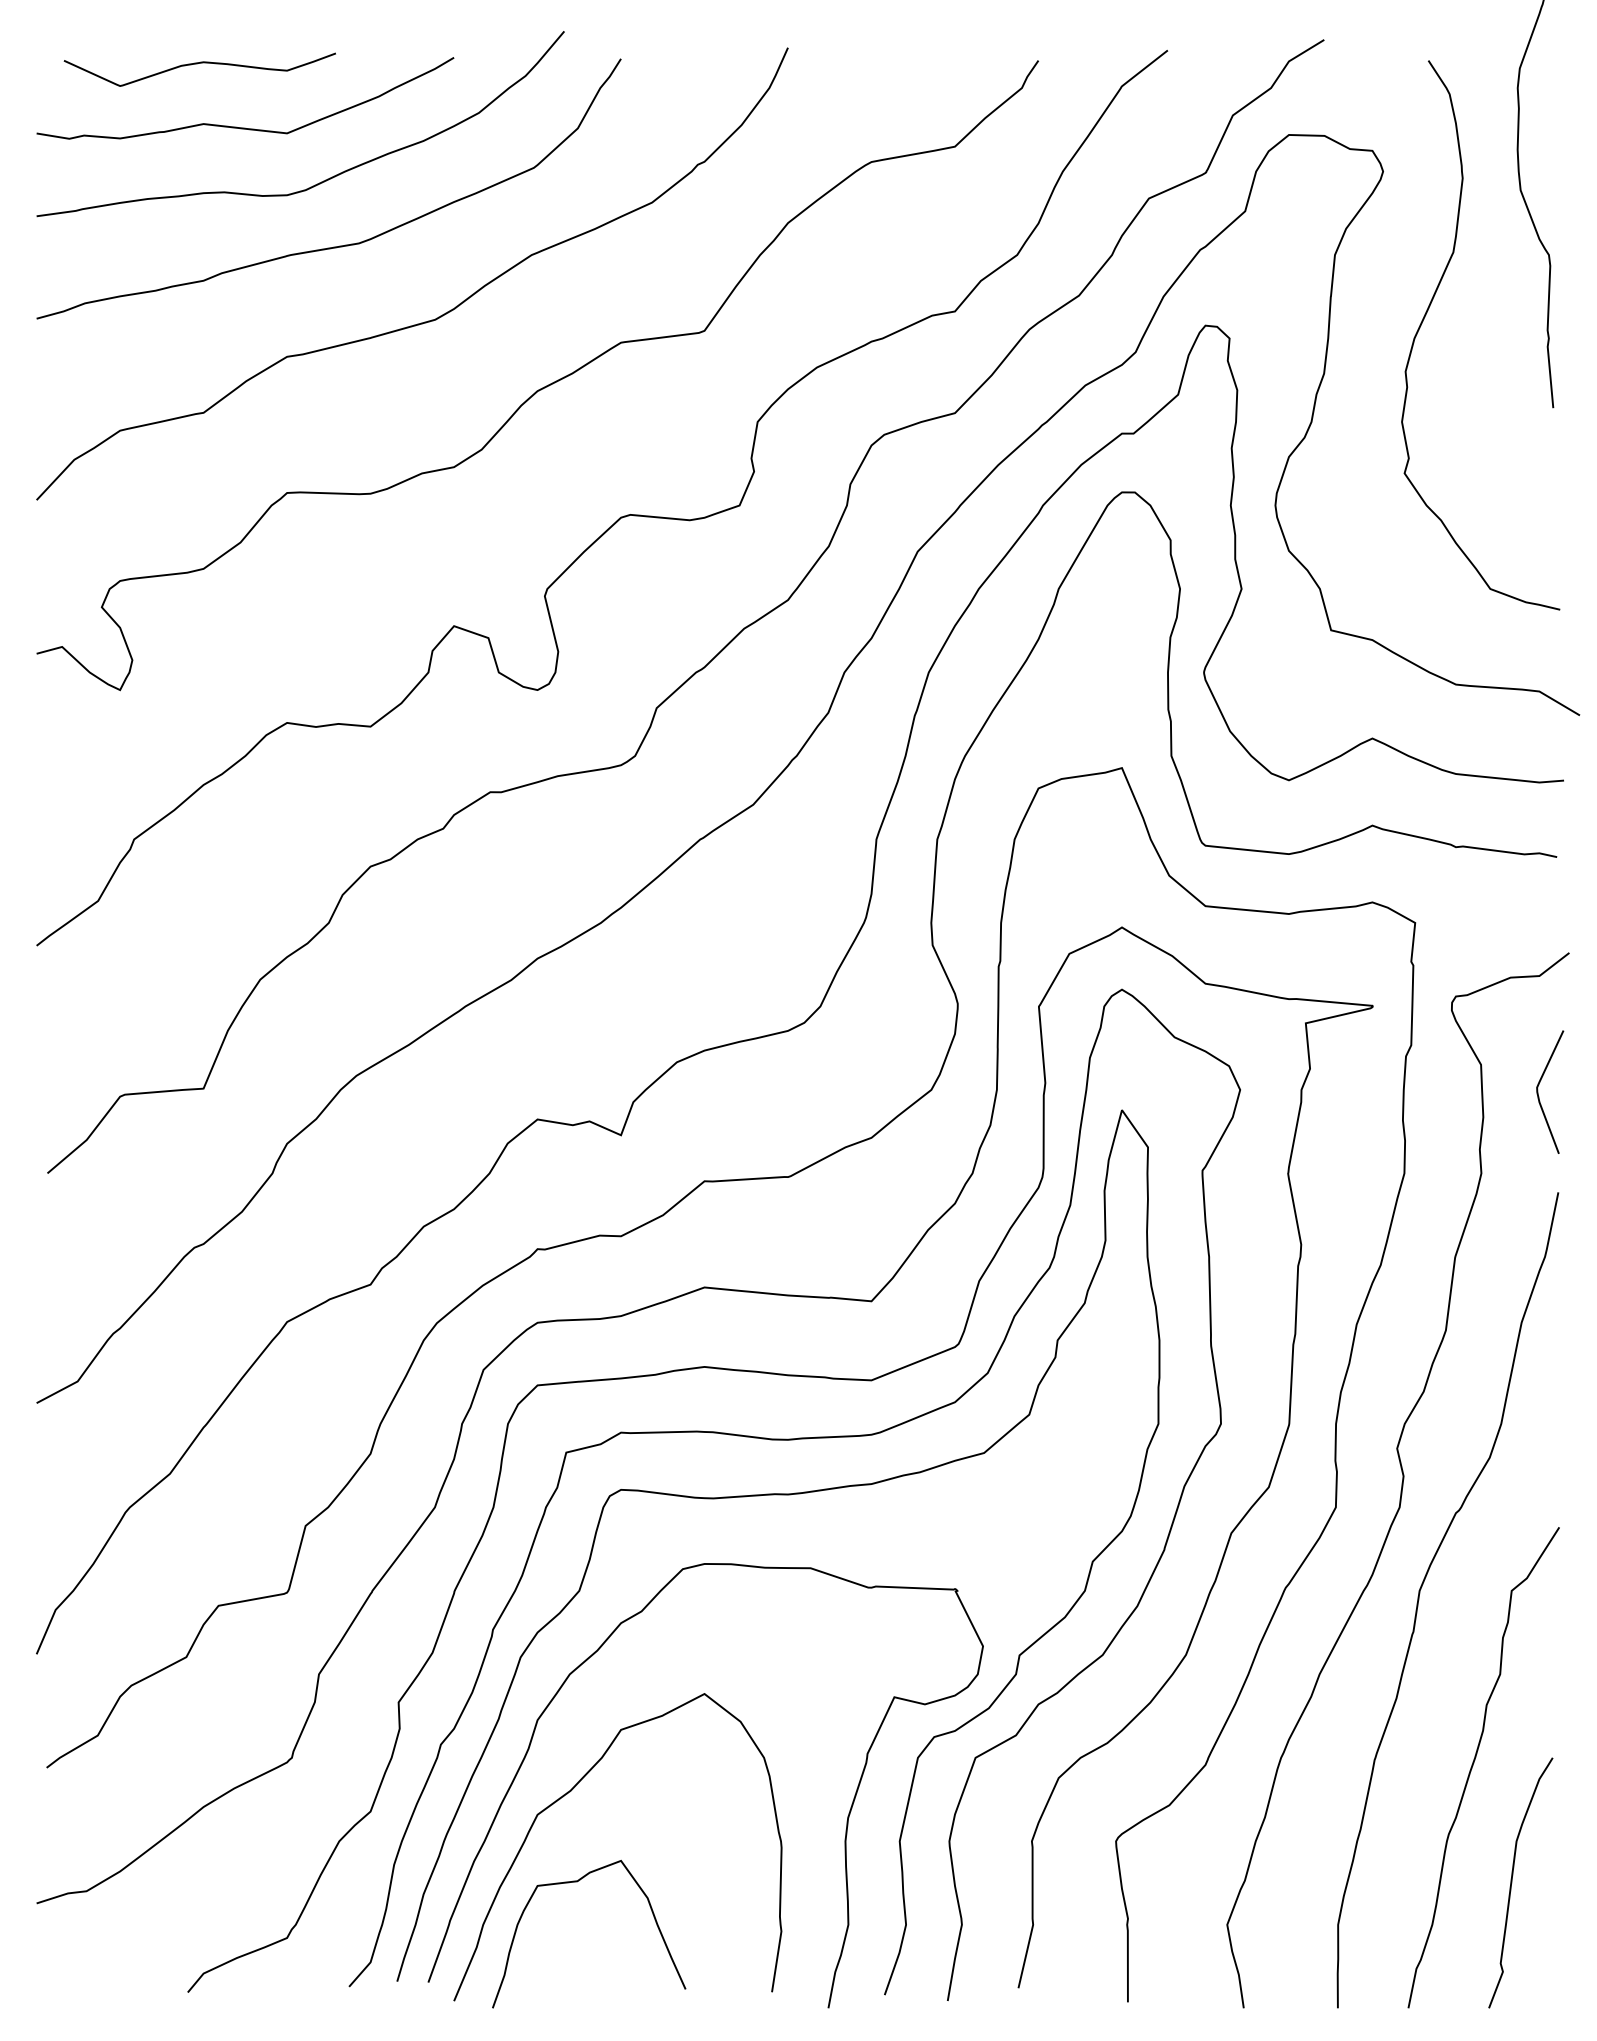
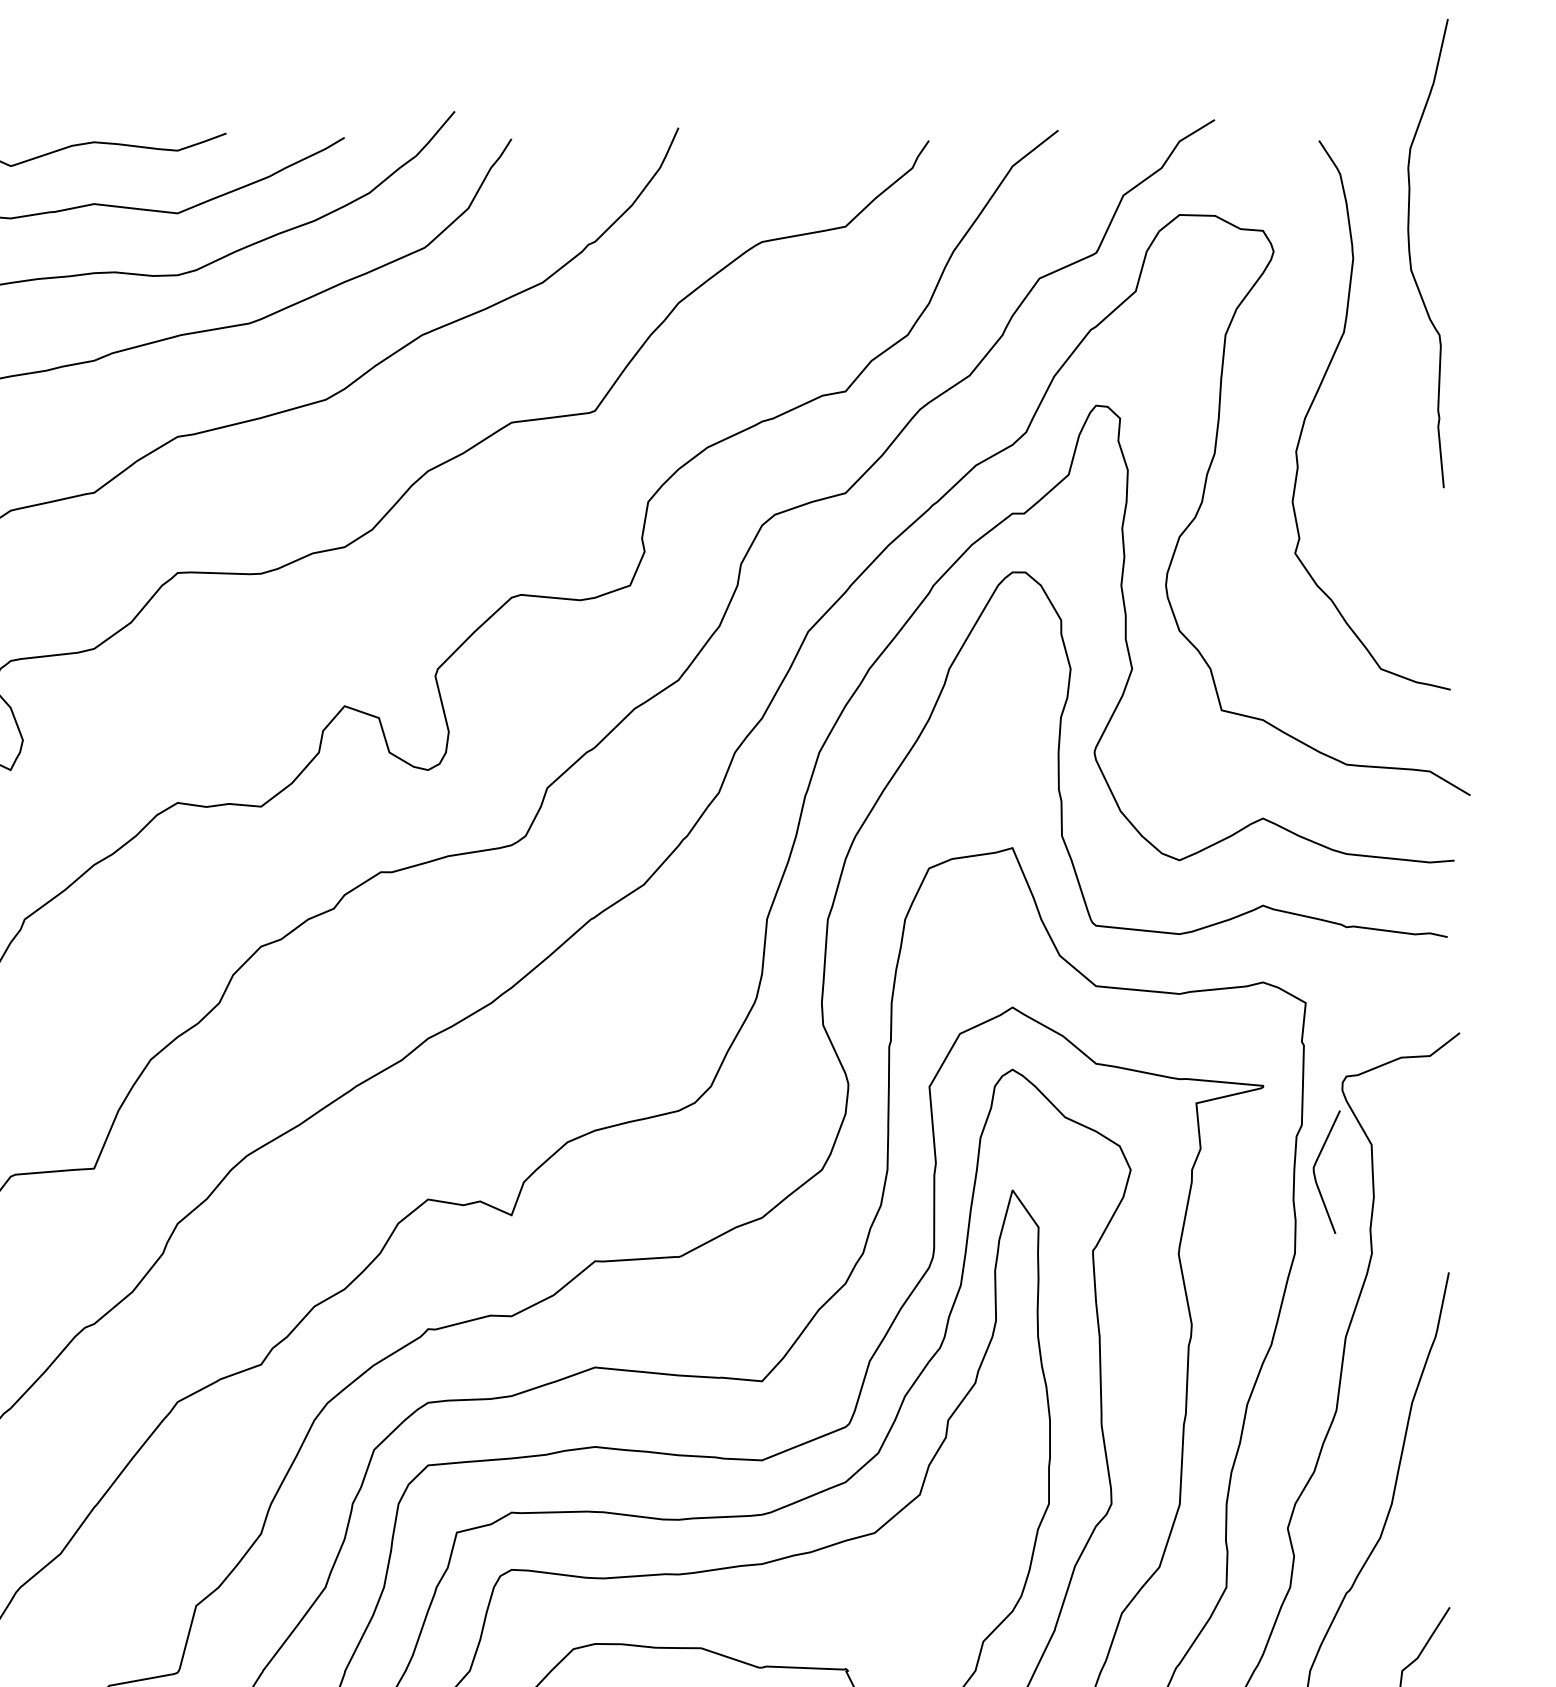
curve: (1538, 1091) -> (1315, 1171), moved

